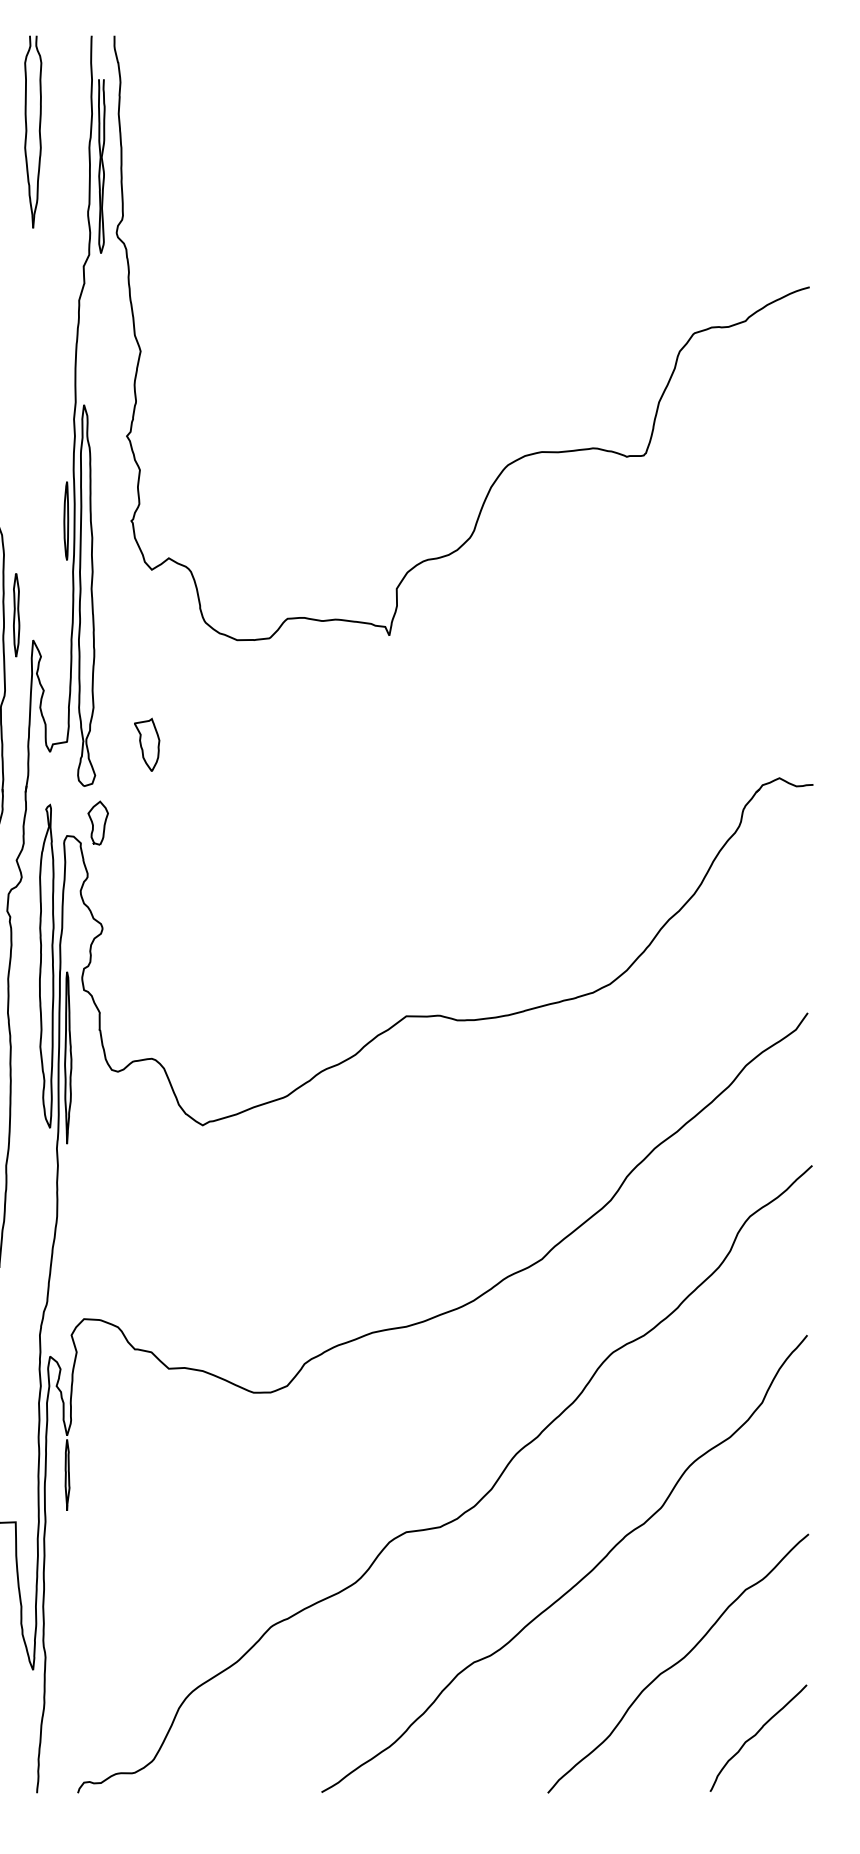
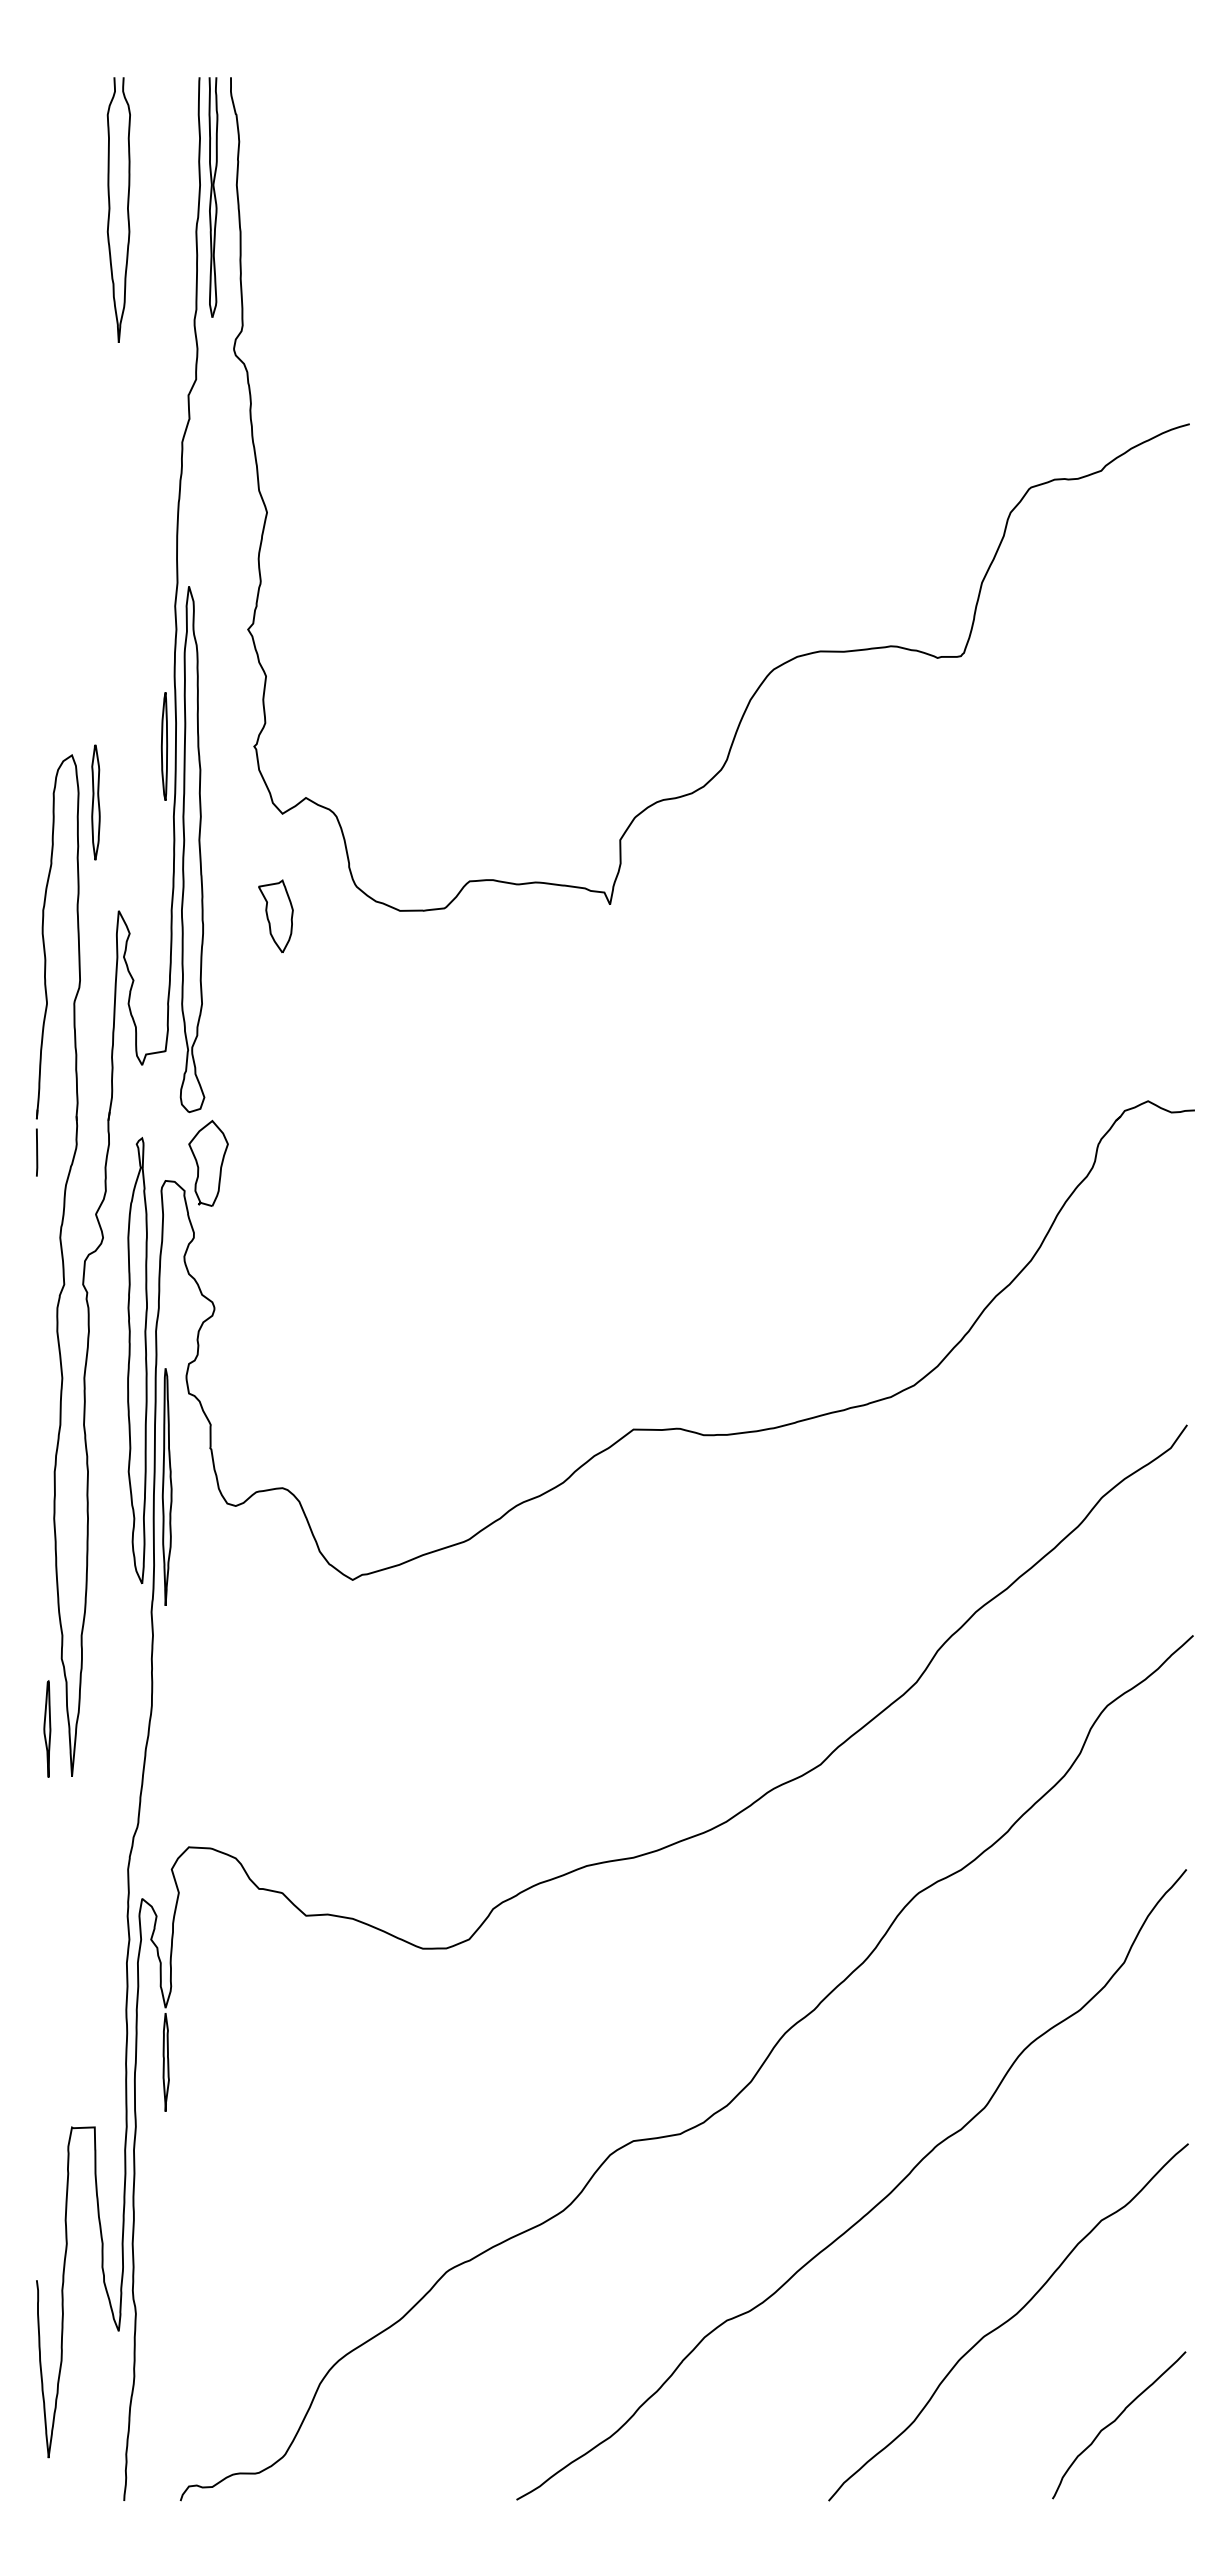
part: (101, 166) -> (213, 197), moved
part: (16, 615) -> (95, 802), moved
part: (146, 744) -> (275, 915), moved
part: (98, 822) -> (208, 1162), size x1.43

